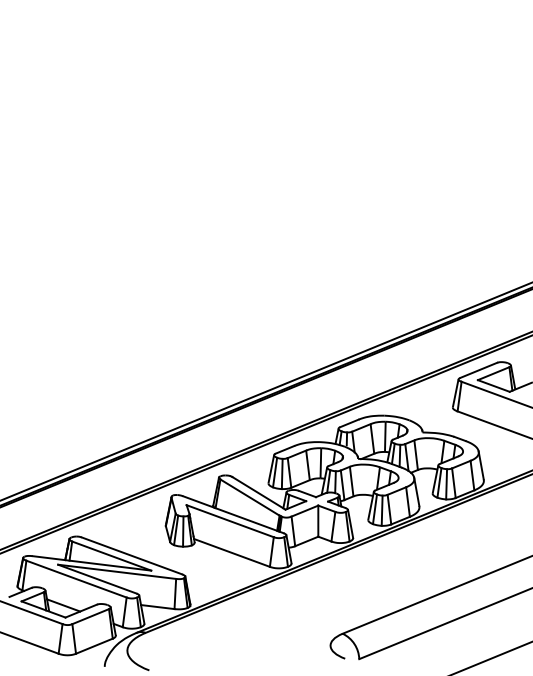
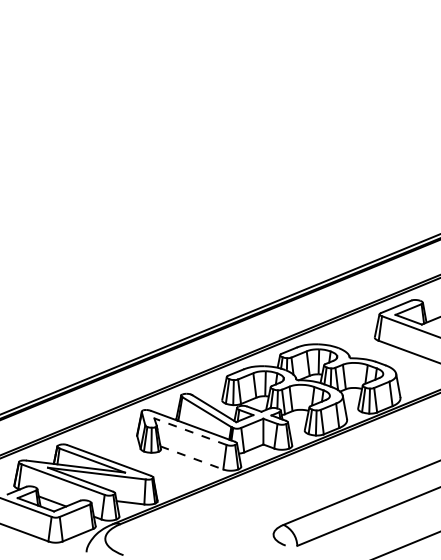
line: (229, 520) -> (189, 431), solid -> dashed
line: (232, 553) -> (192, 458), solid -> dashed

